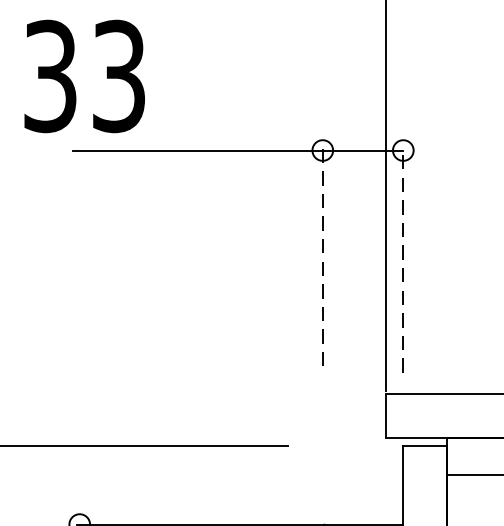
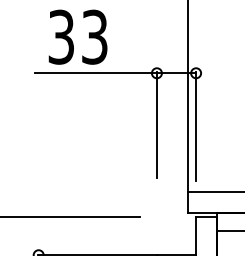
text: (83, 74) -> (77, 36), moved
line: (321, 255) -> (156, 124), dashed -> solid
line: (404, 259) -> (196, 126), dashed -> solid

